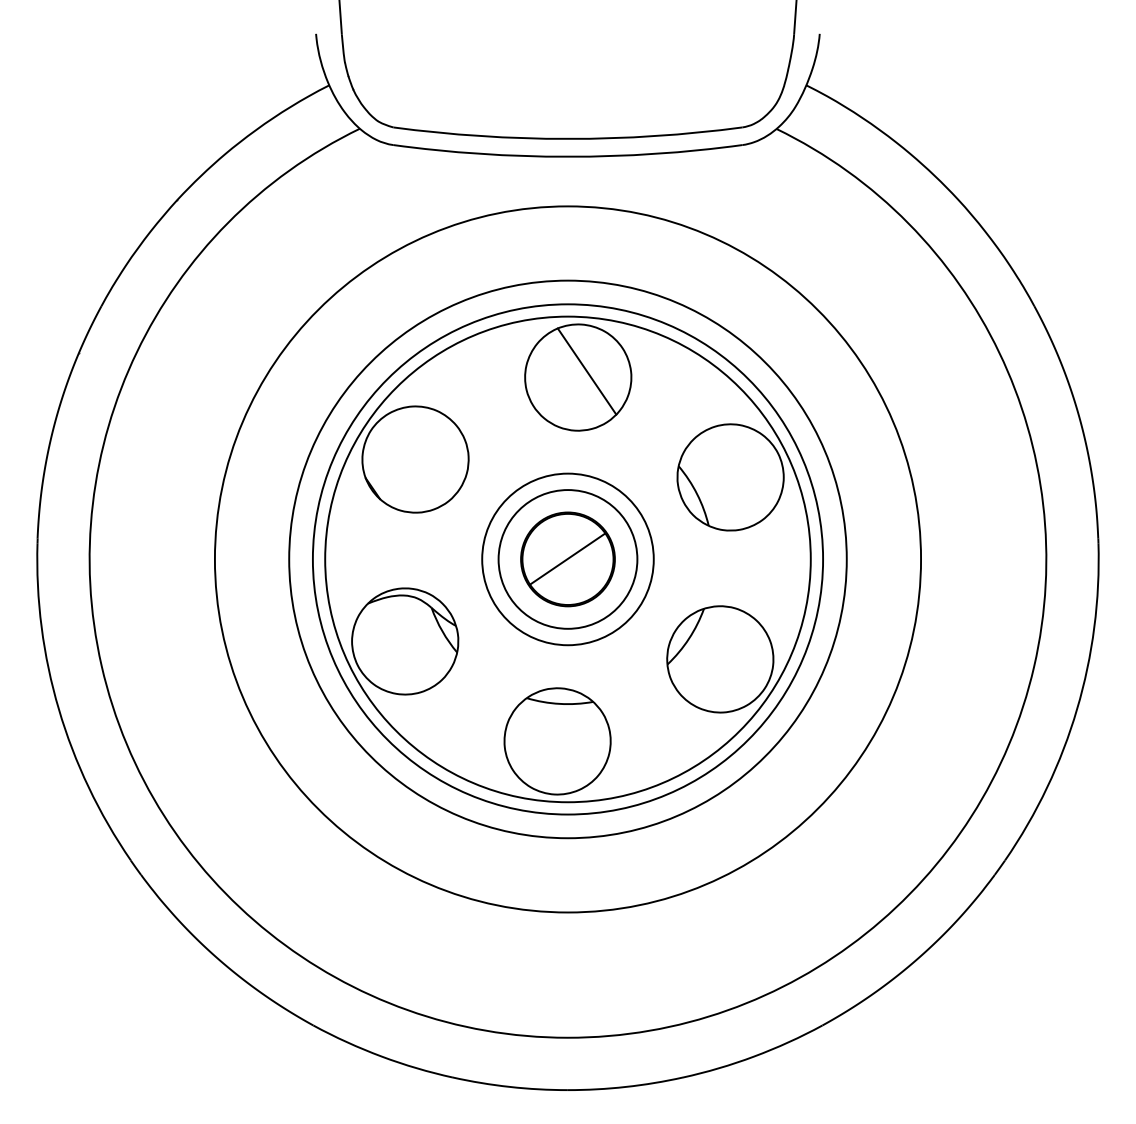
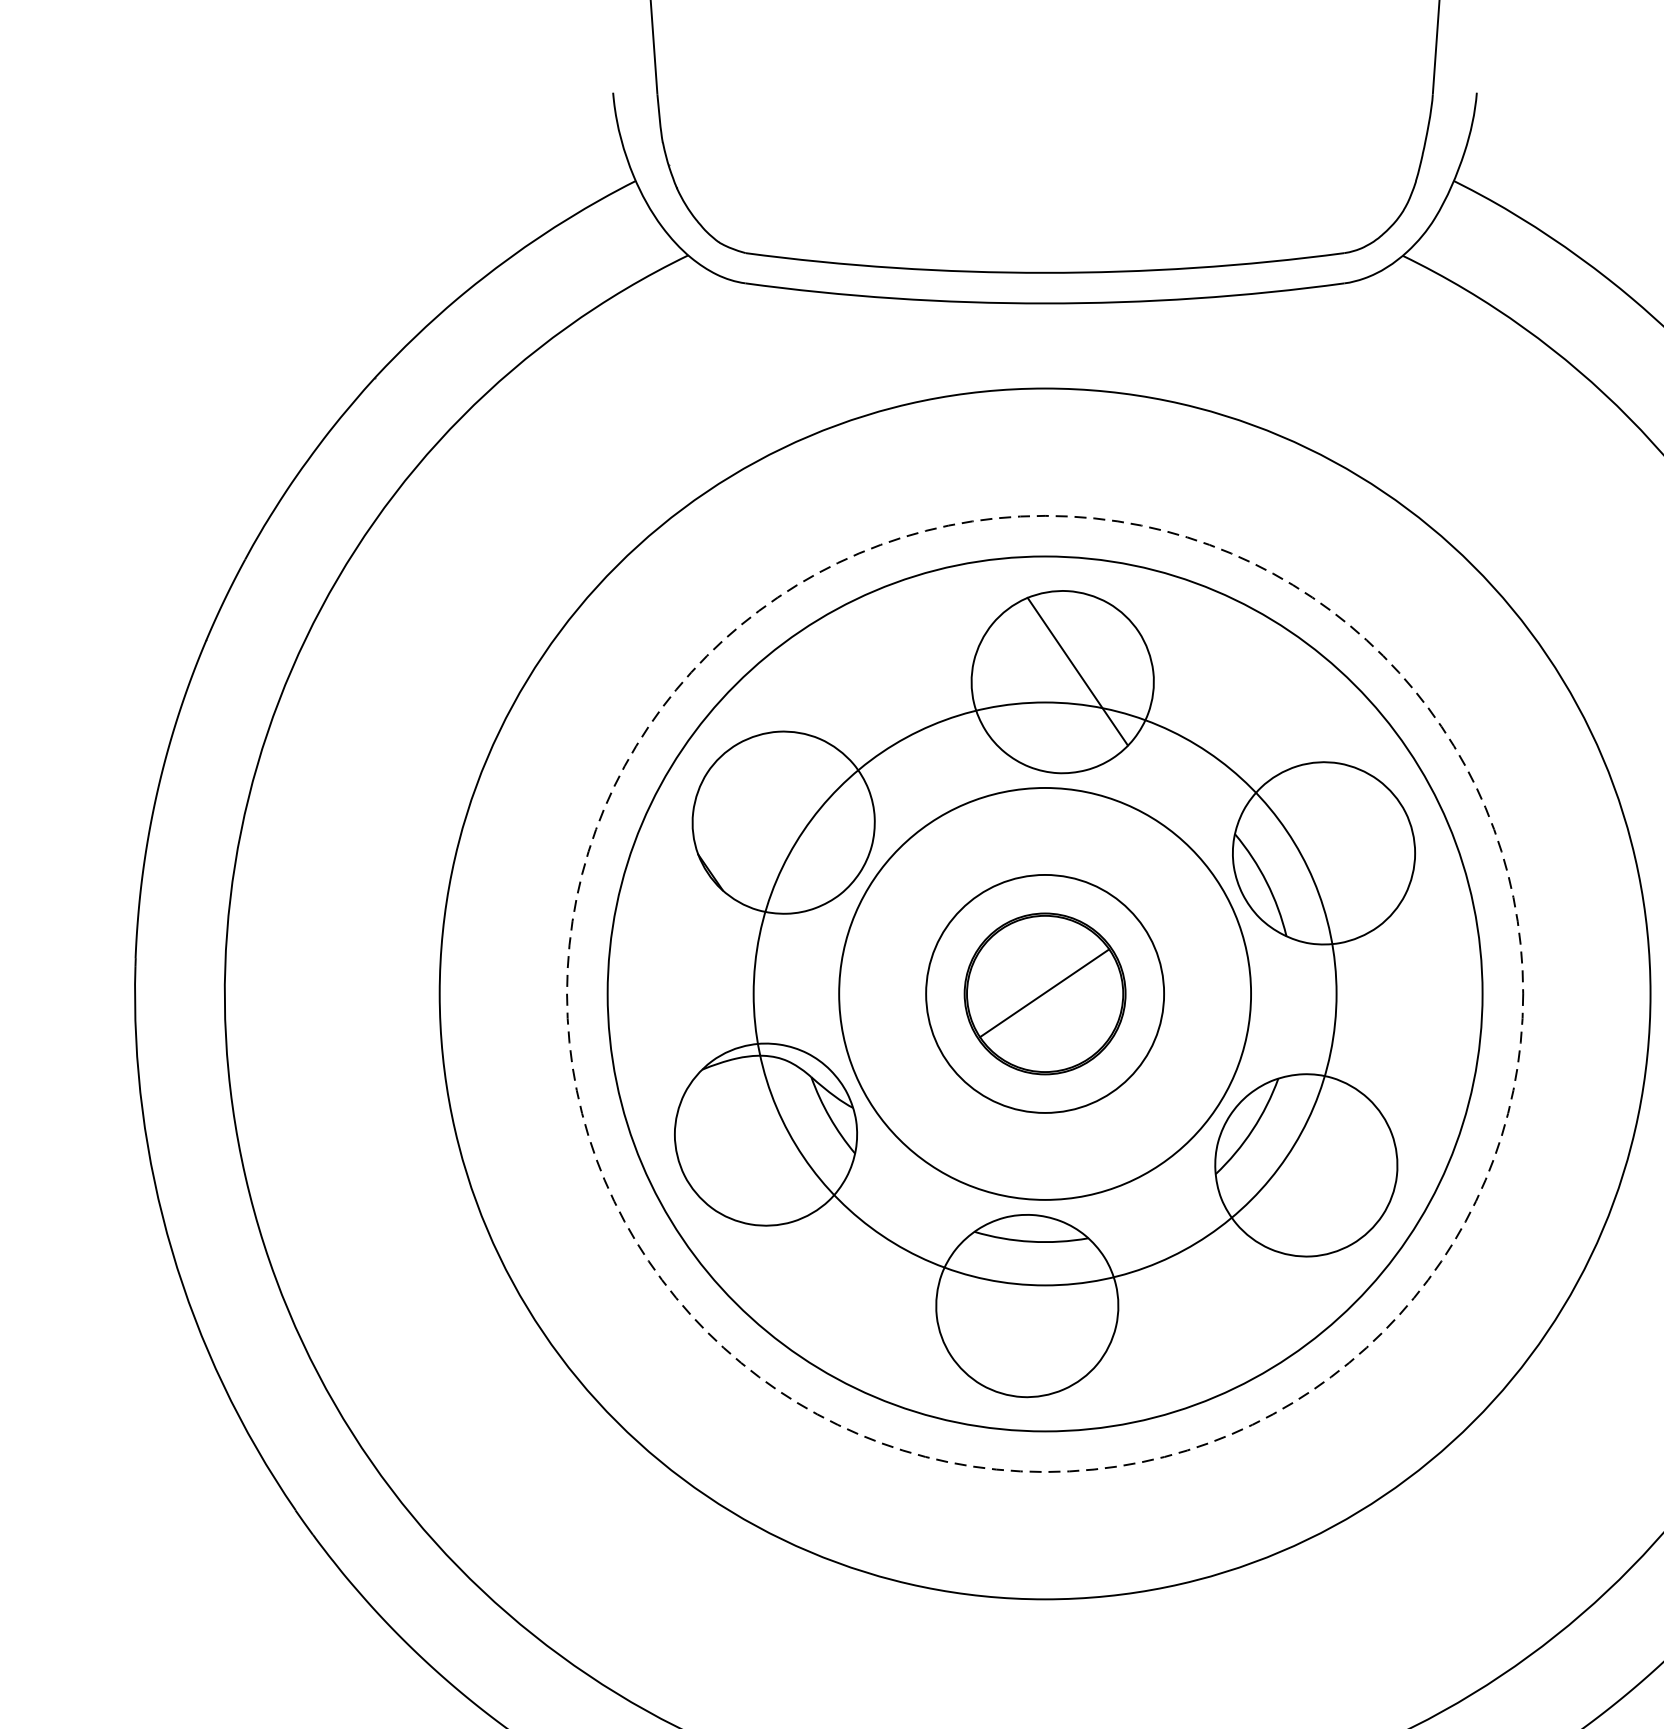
circle: (567, 559) -> (1044, 994), size x0.7
circle: (567, 559) -> (1044, 994), size x1.4
circle: (567, 559) -> (1044, 994), solid -> dashed

